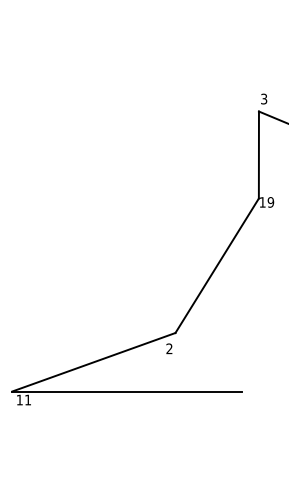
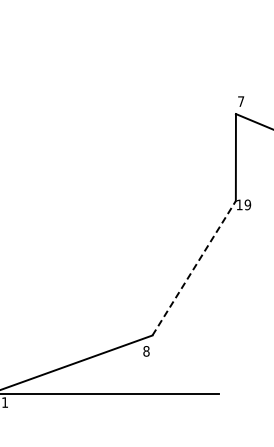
text: (264, 98) -> (241, 101), 3 -> 7
line: (217, 265) -> (194, 268), solid -> dashed
text: (169, 348) -> (146, 351), 2 -> 8

